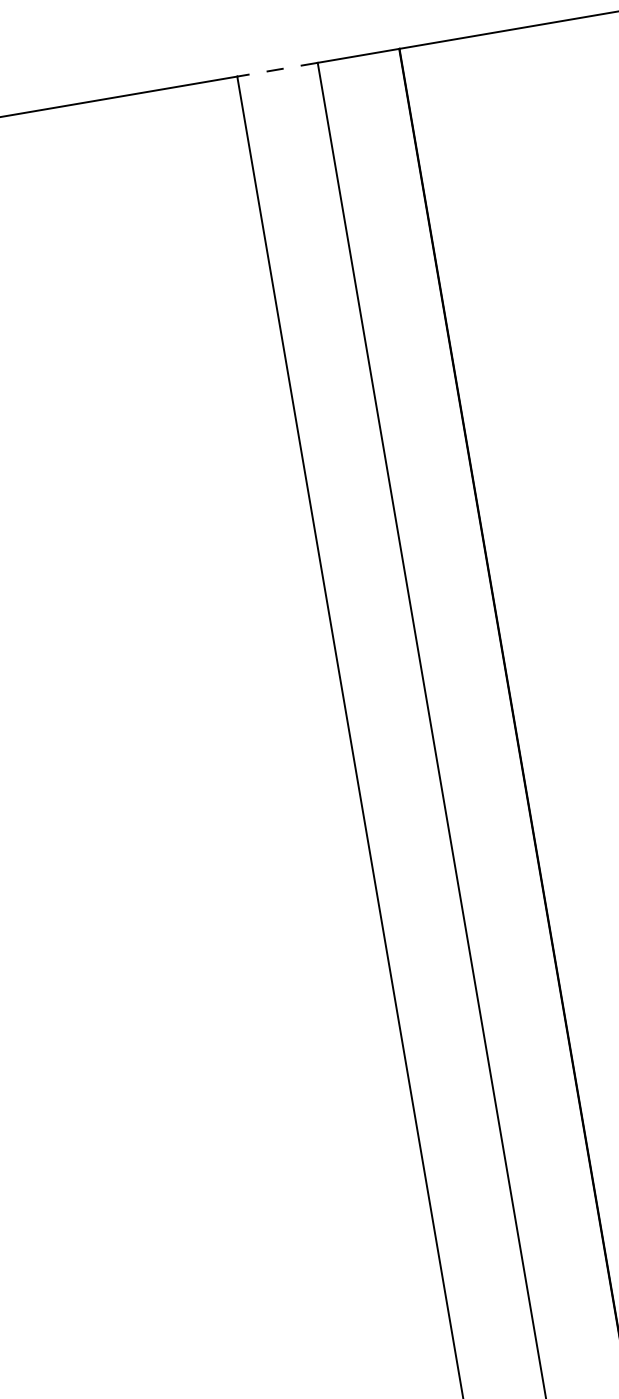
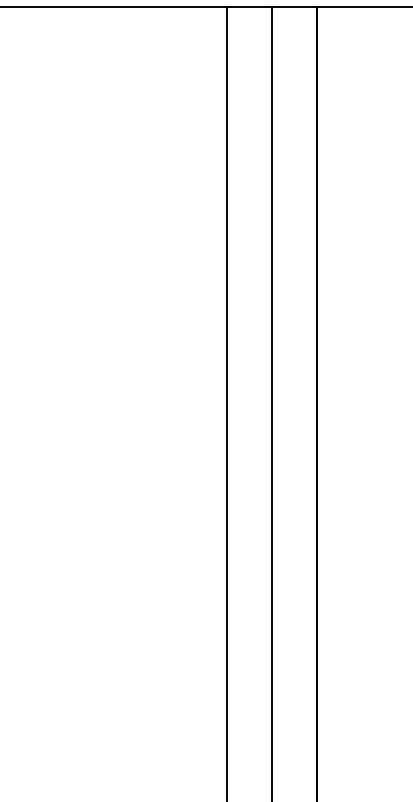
line: (276, 70) -> (248, 7), dashed -> solid

